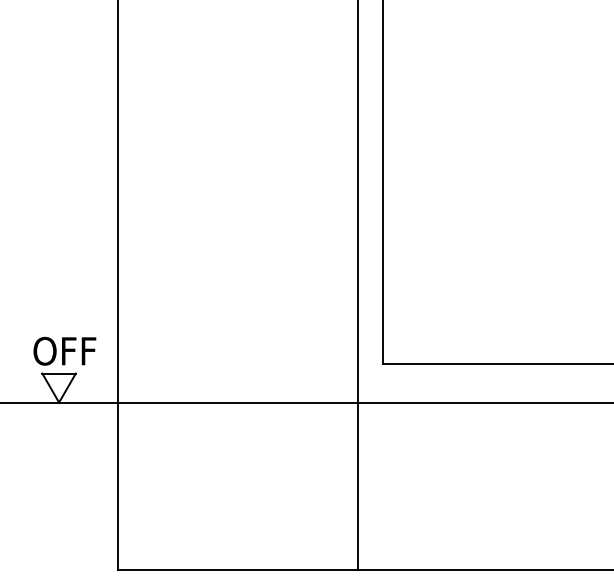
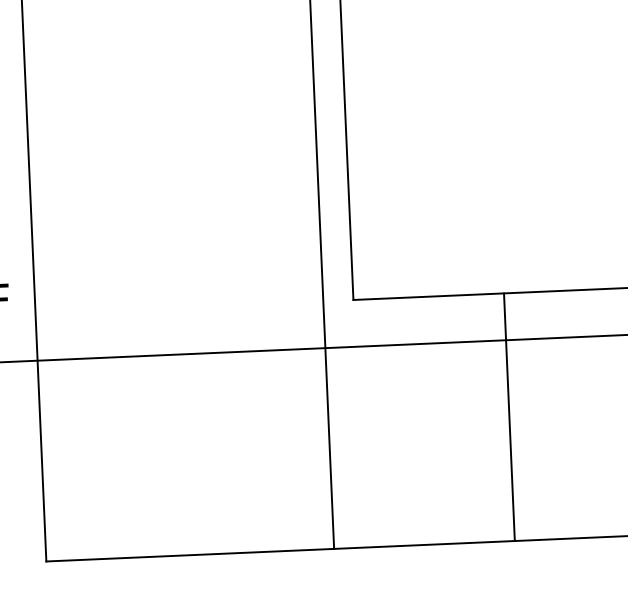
line: (508, 466) -> (509, 416), added

